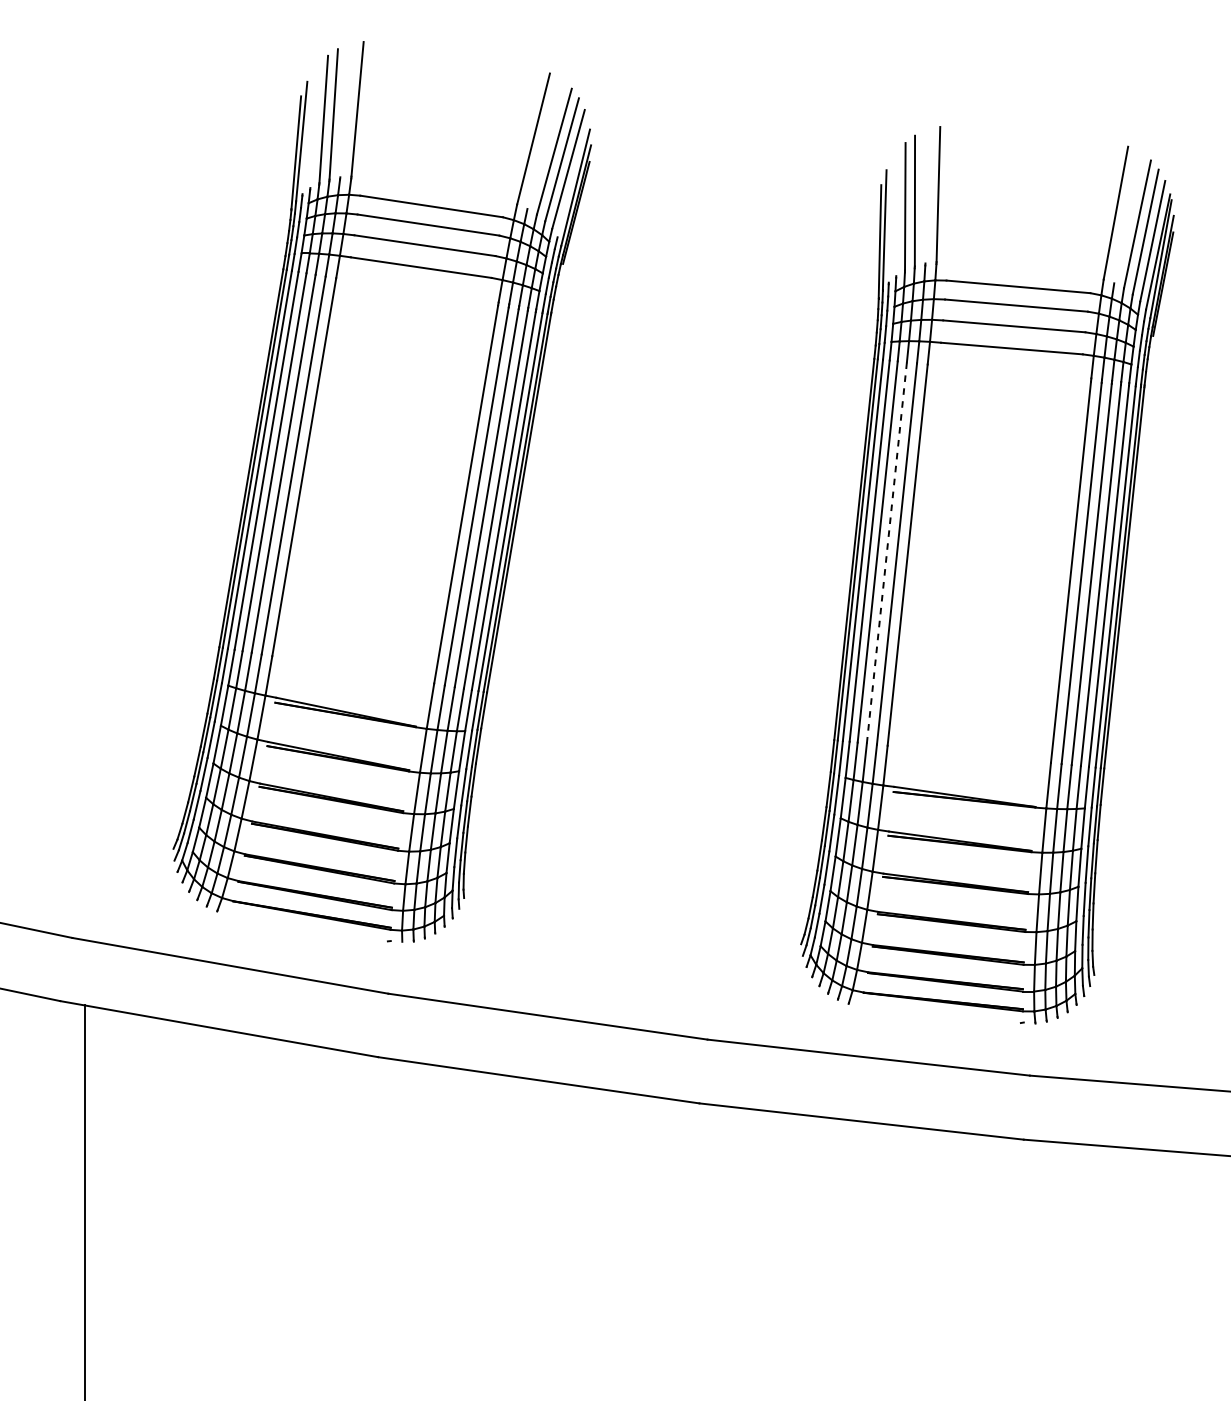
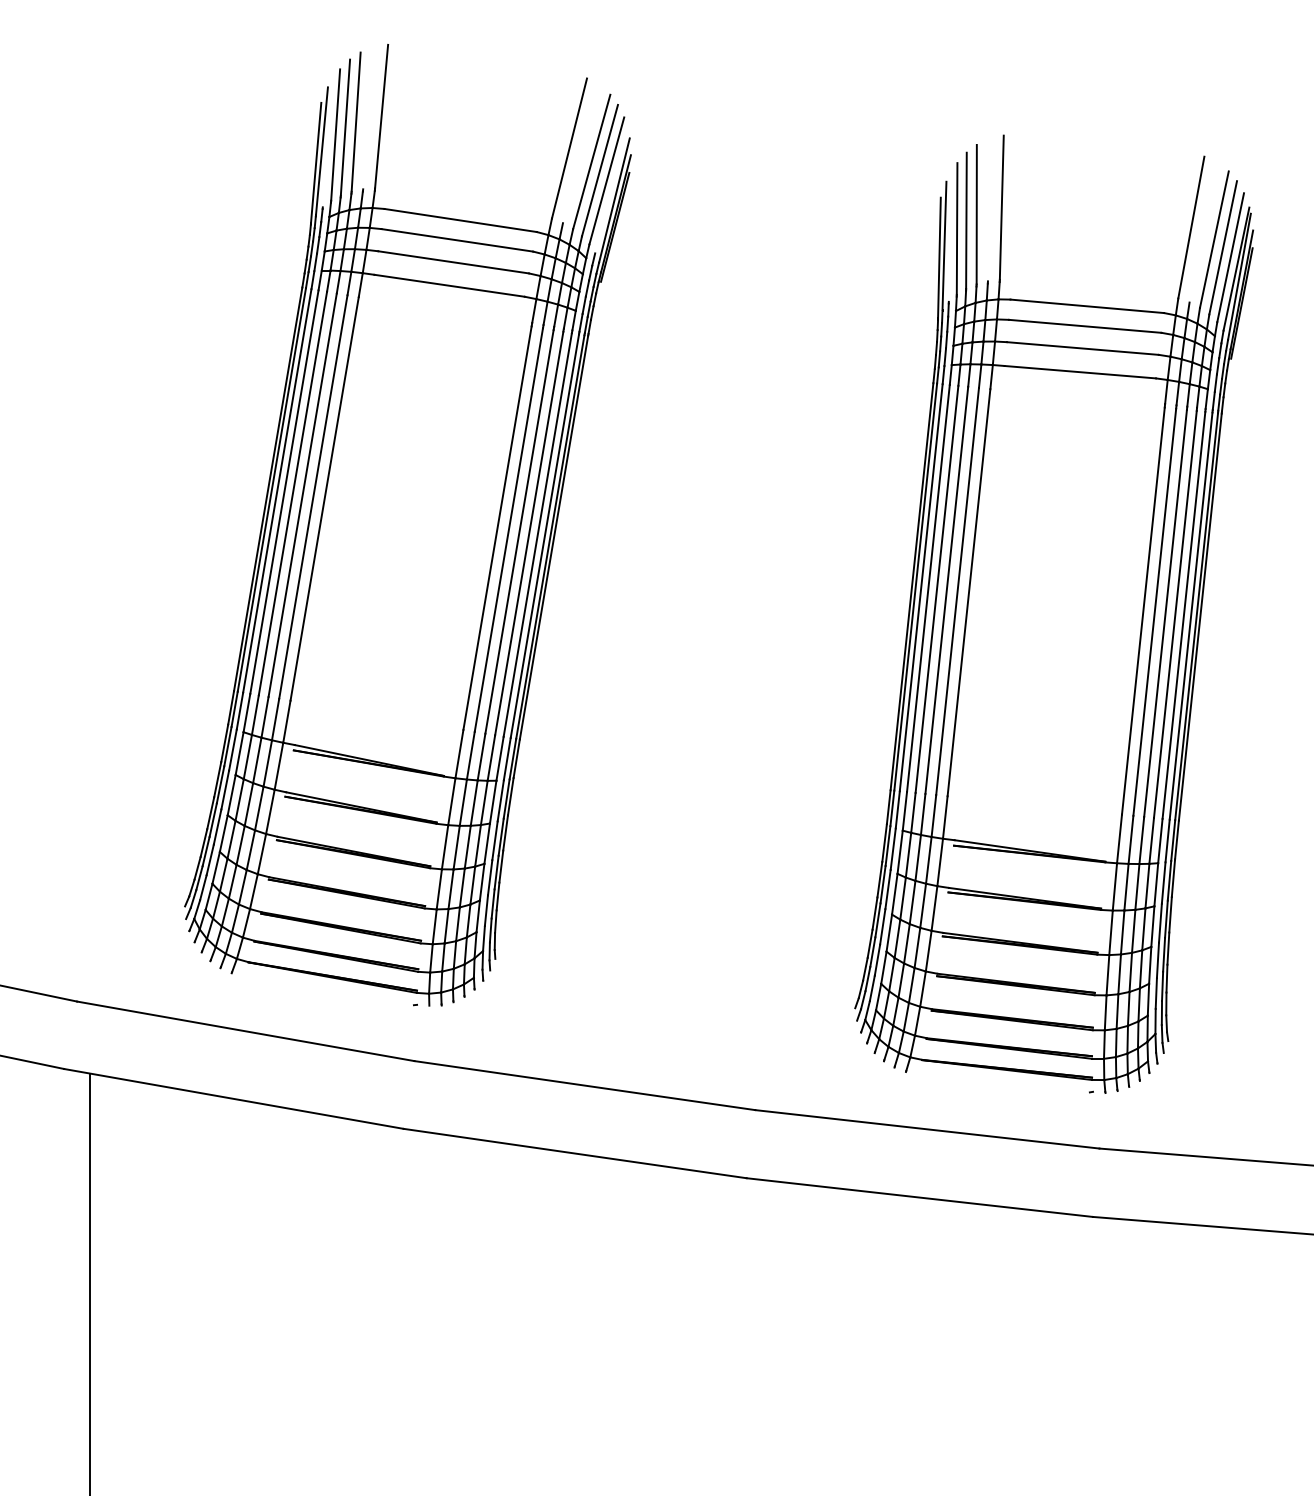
line: (314, 125) -> (335, 134), added
line: (895, 213) -> (956, 228), added
line: (886, 553) -> (946, 590), dashed -> solid

